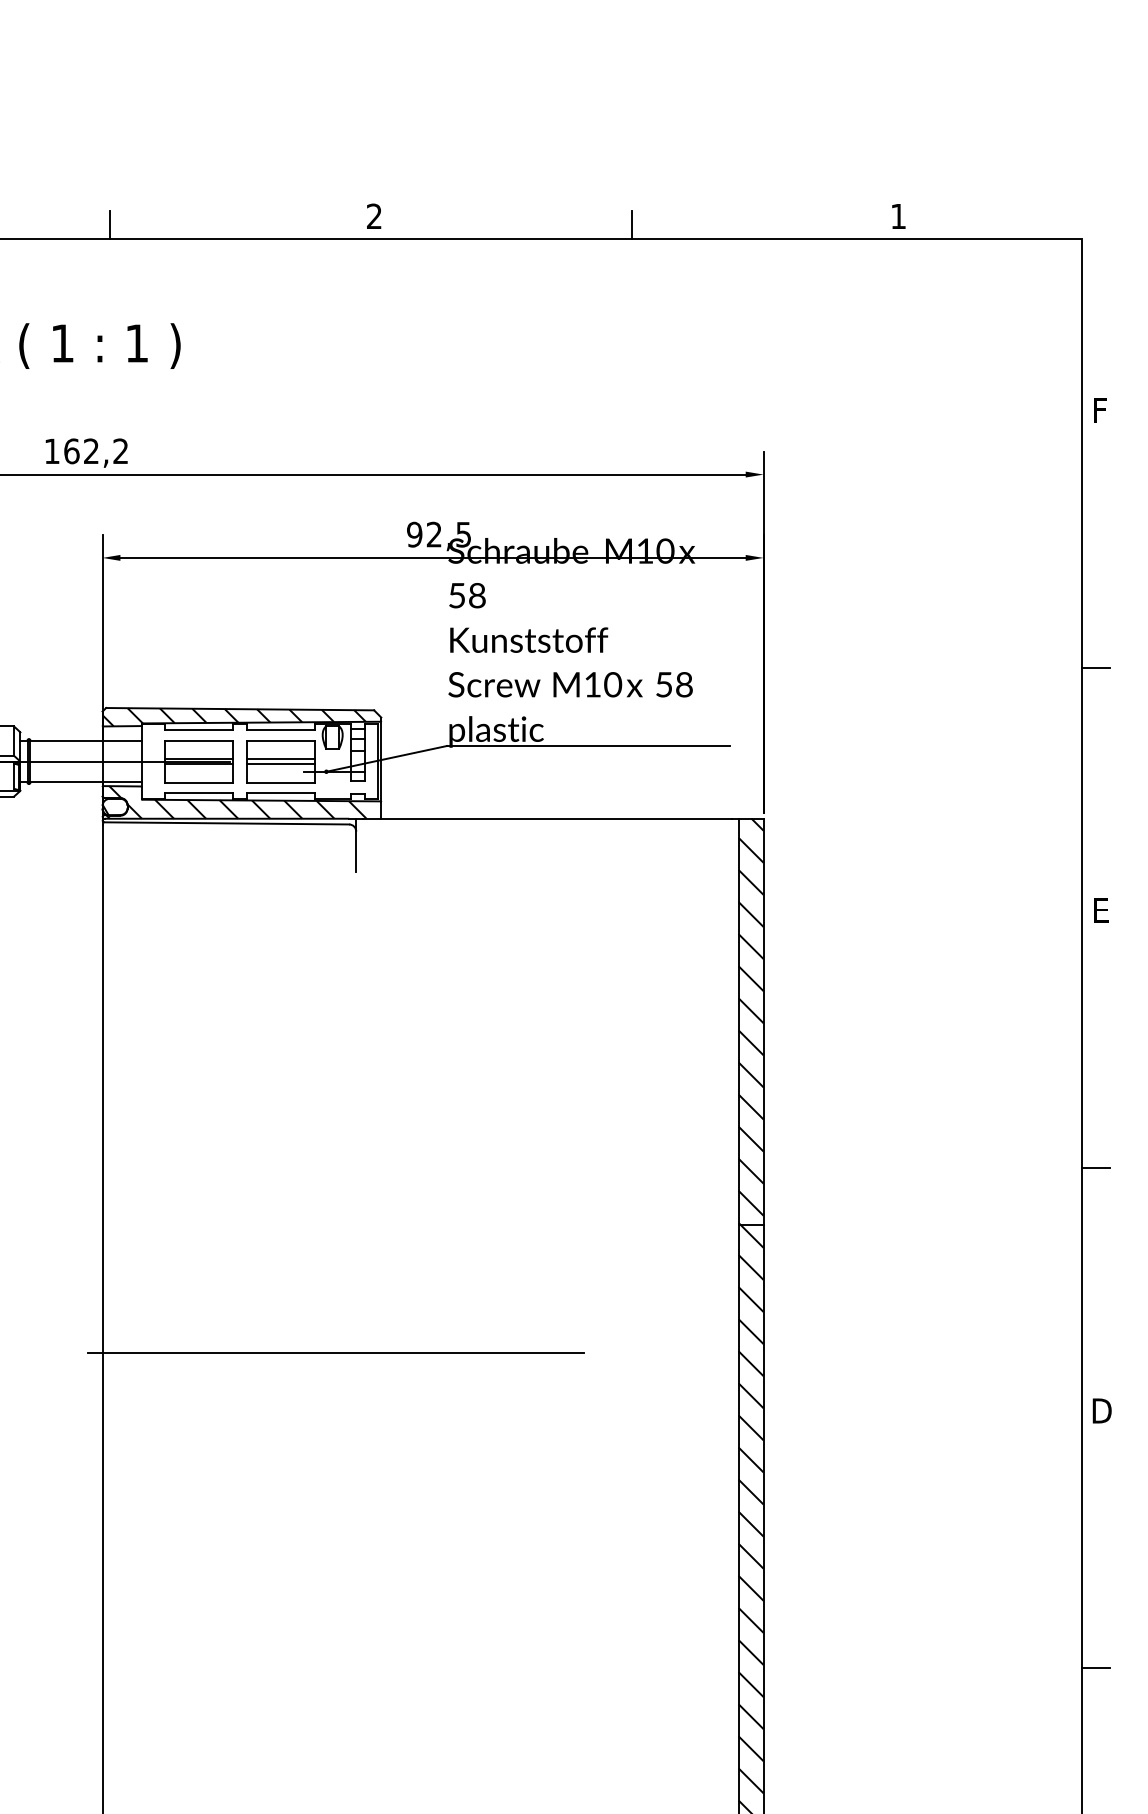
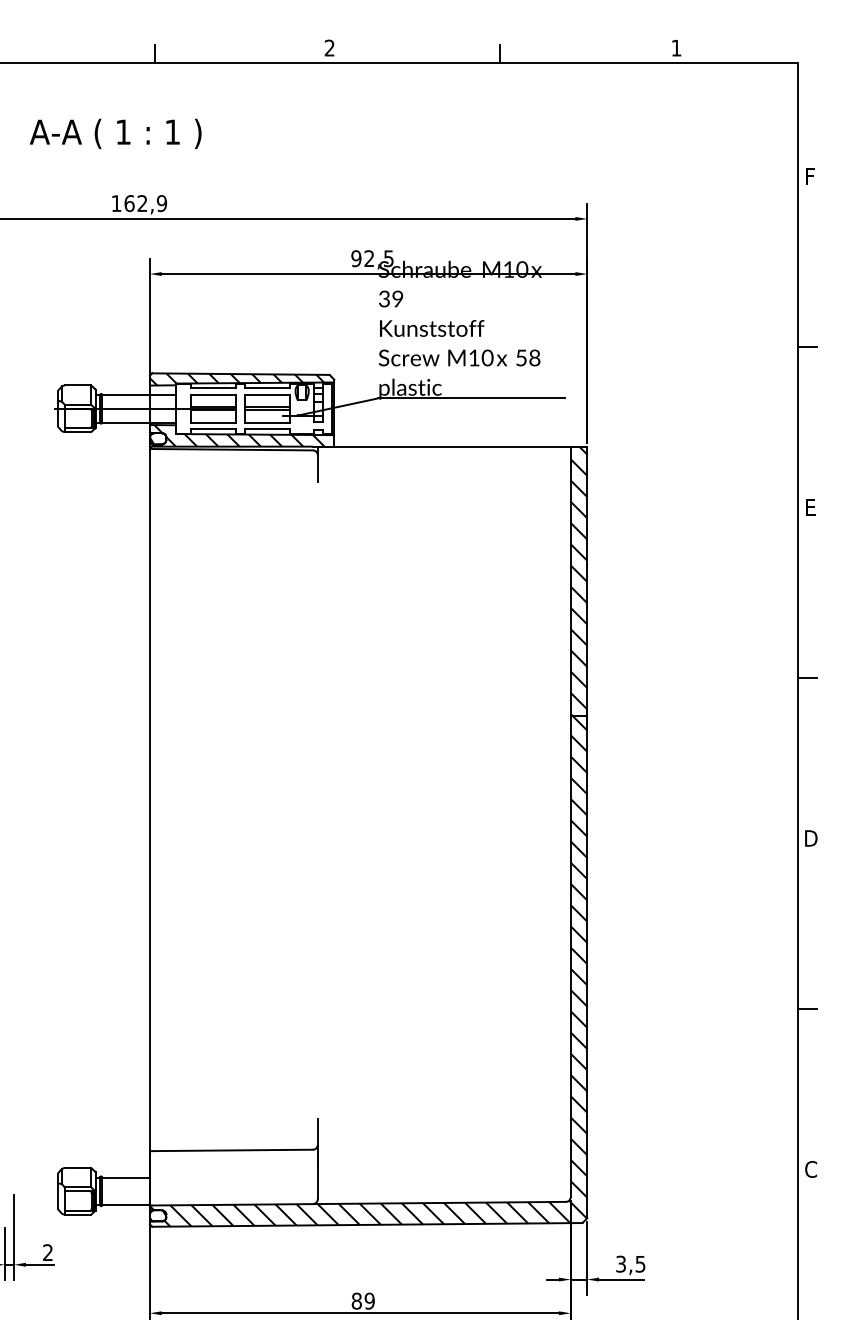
text: (120, 451) -> (161, 203), 162,2 -> 162,9
text: (467, 594) -> (391, 298), 58 -> 39
line: (336, 1353) -> (304, 800), removed

